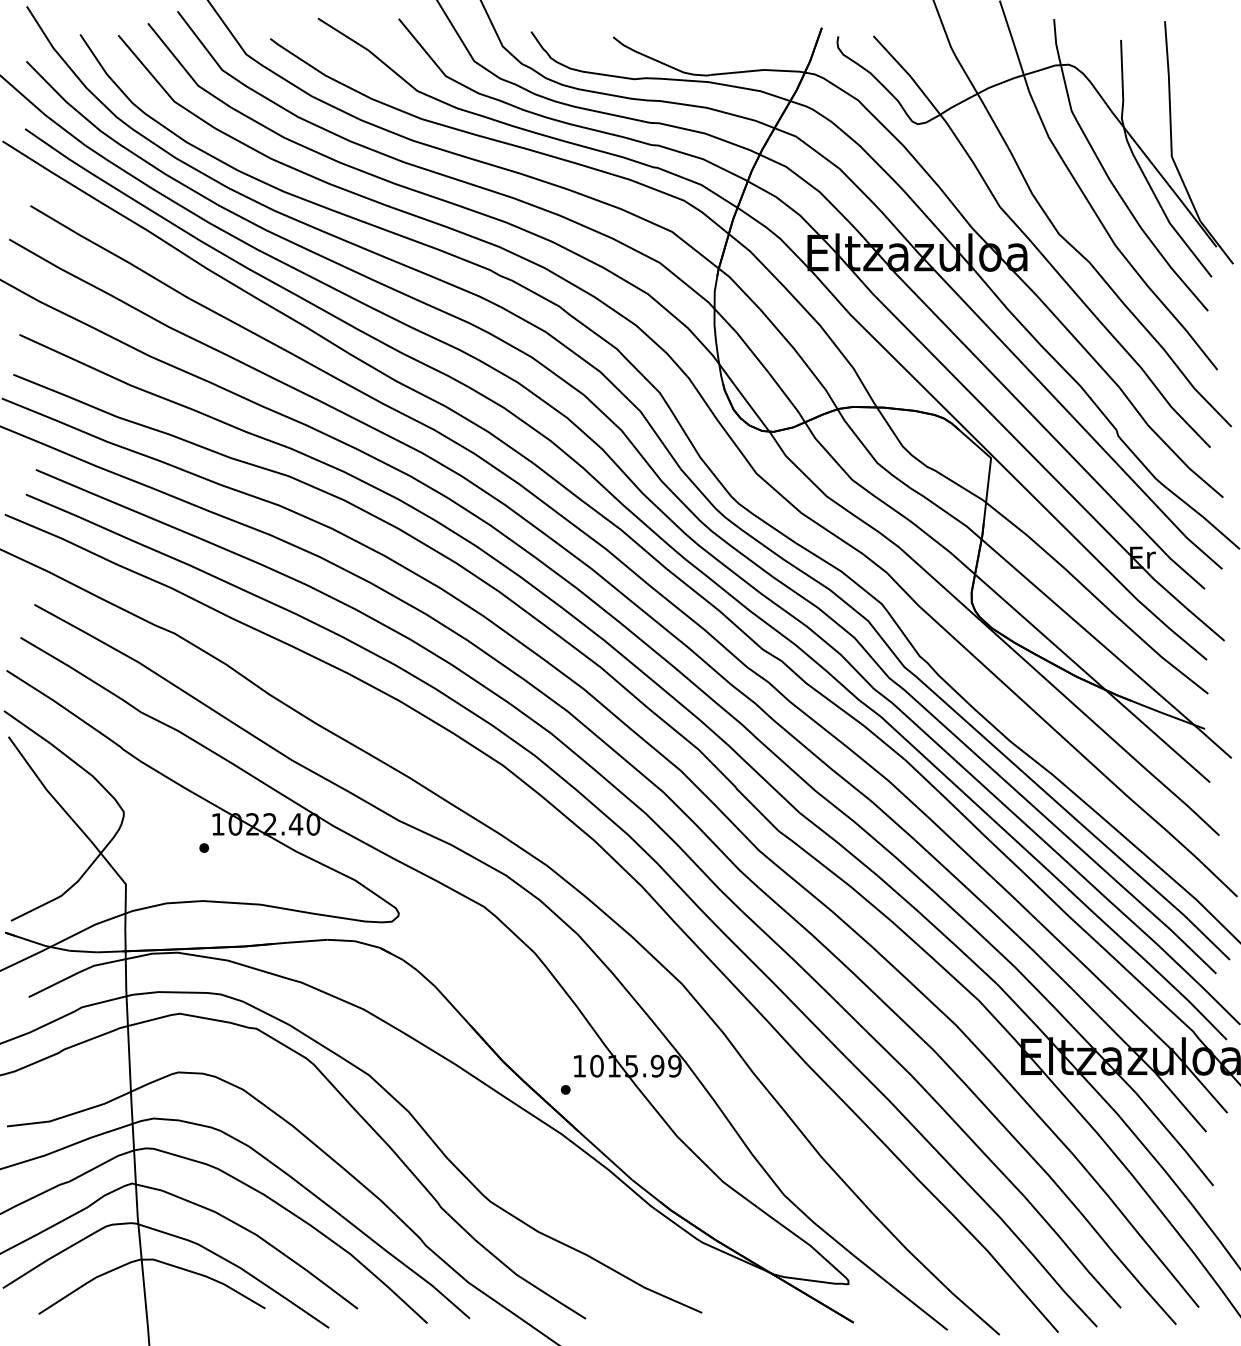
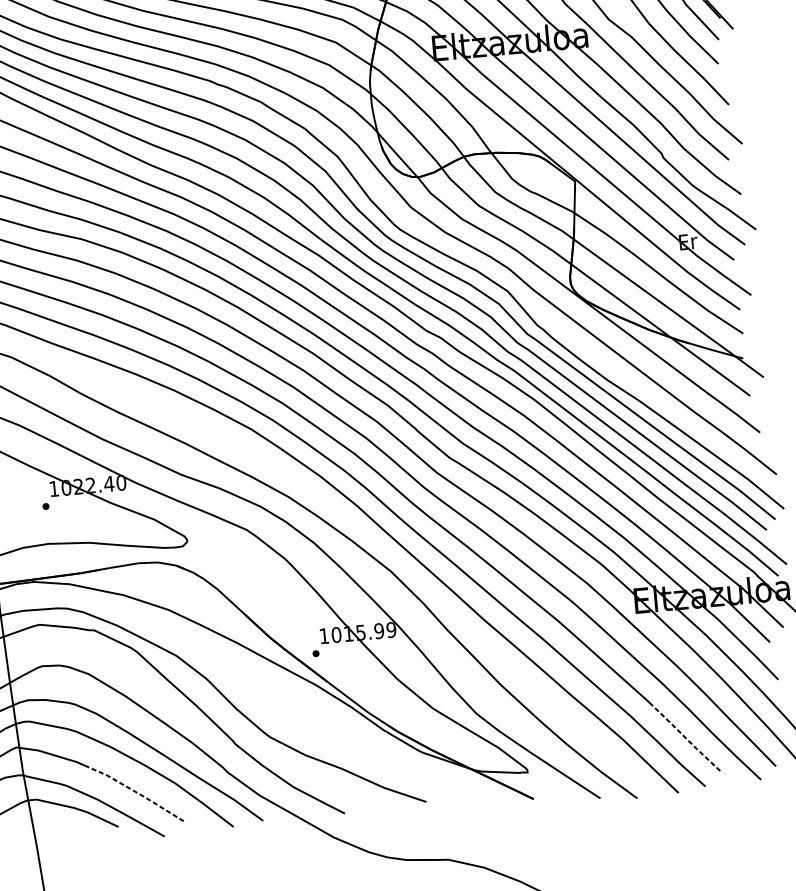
line: (1075, 1255) -> (685, 737), solid -> dashed
line: (293, 1261) -> (135, 791), solid -> dashed

